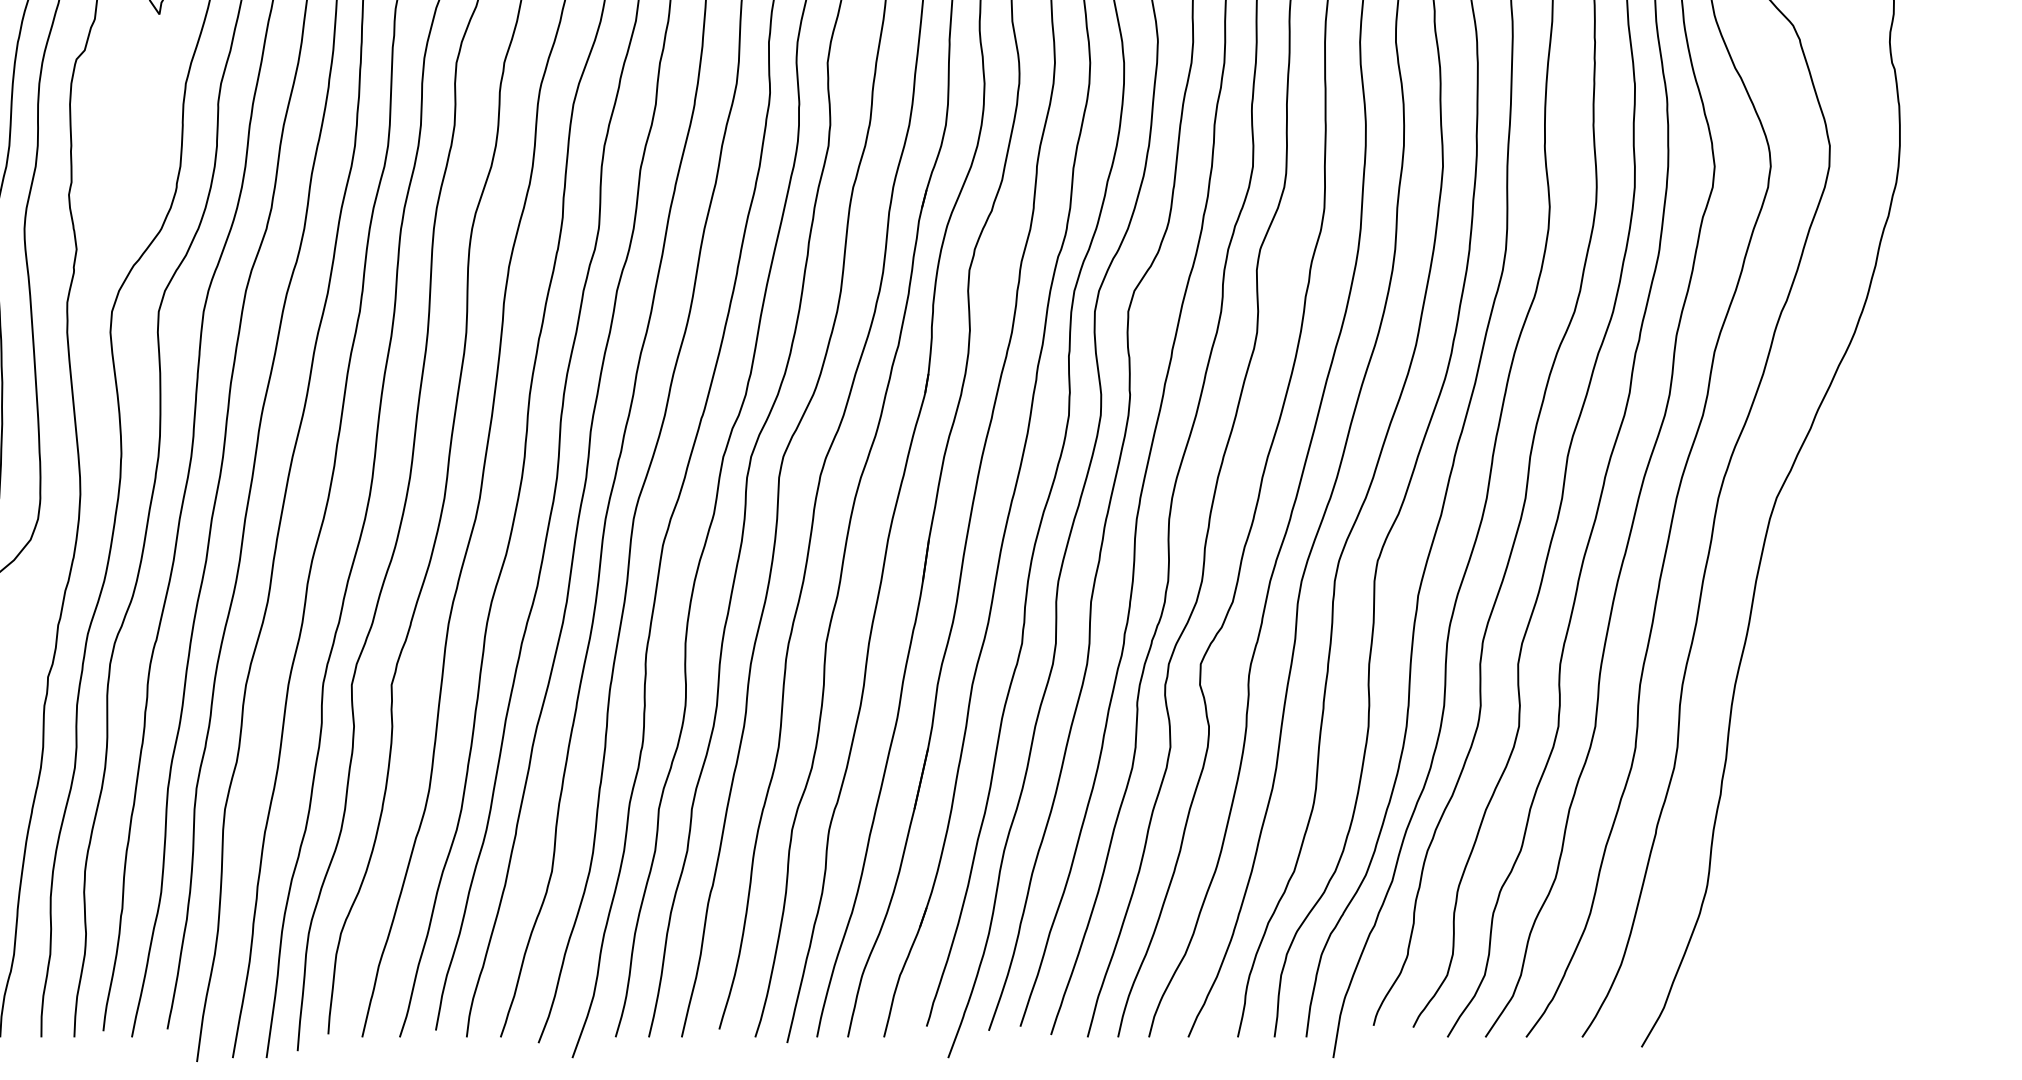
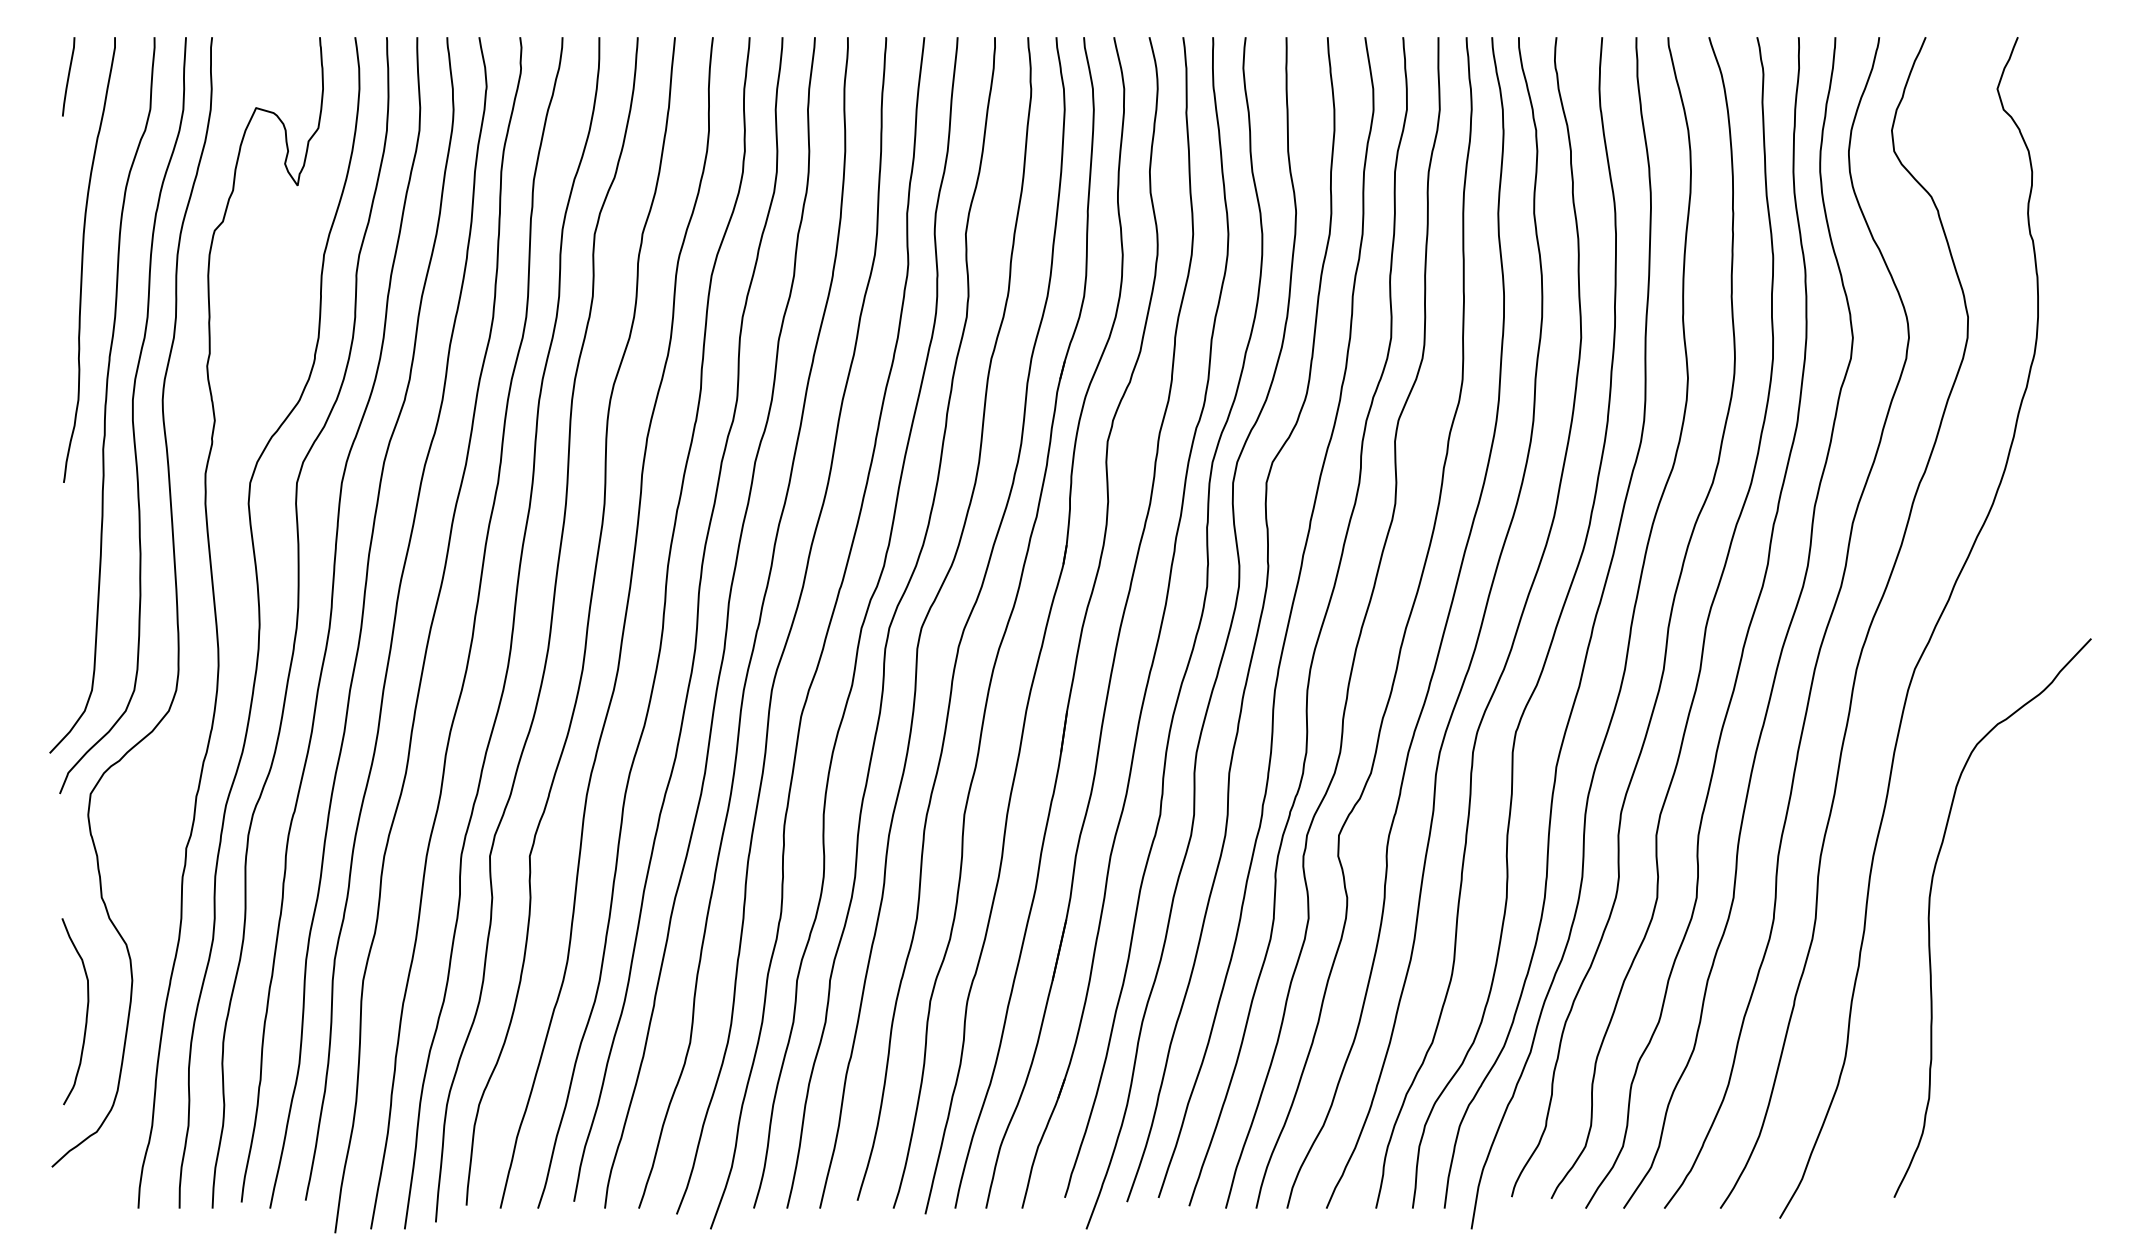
curve: (1792, 737) -> (1930, 908), added

